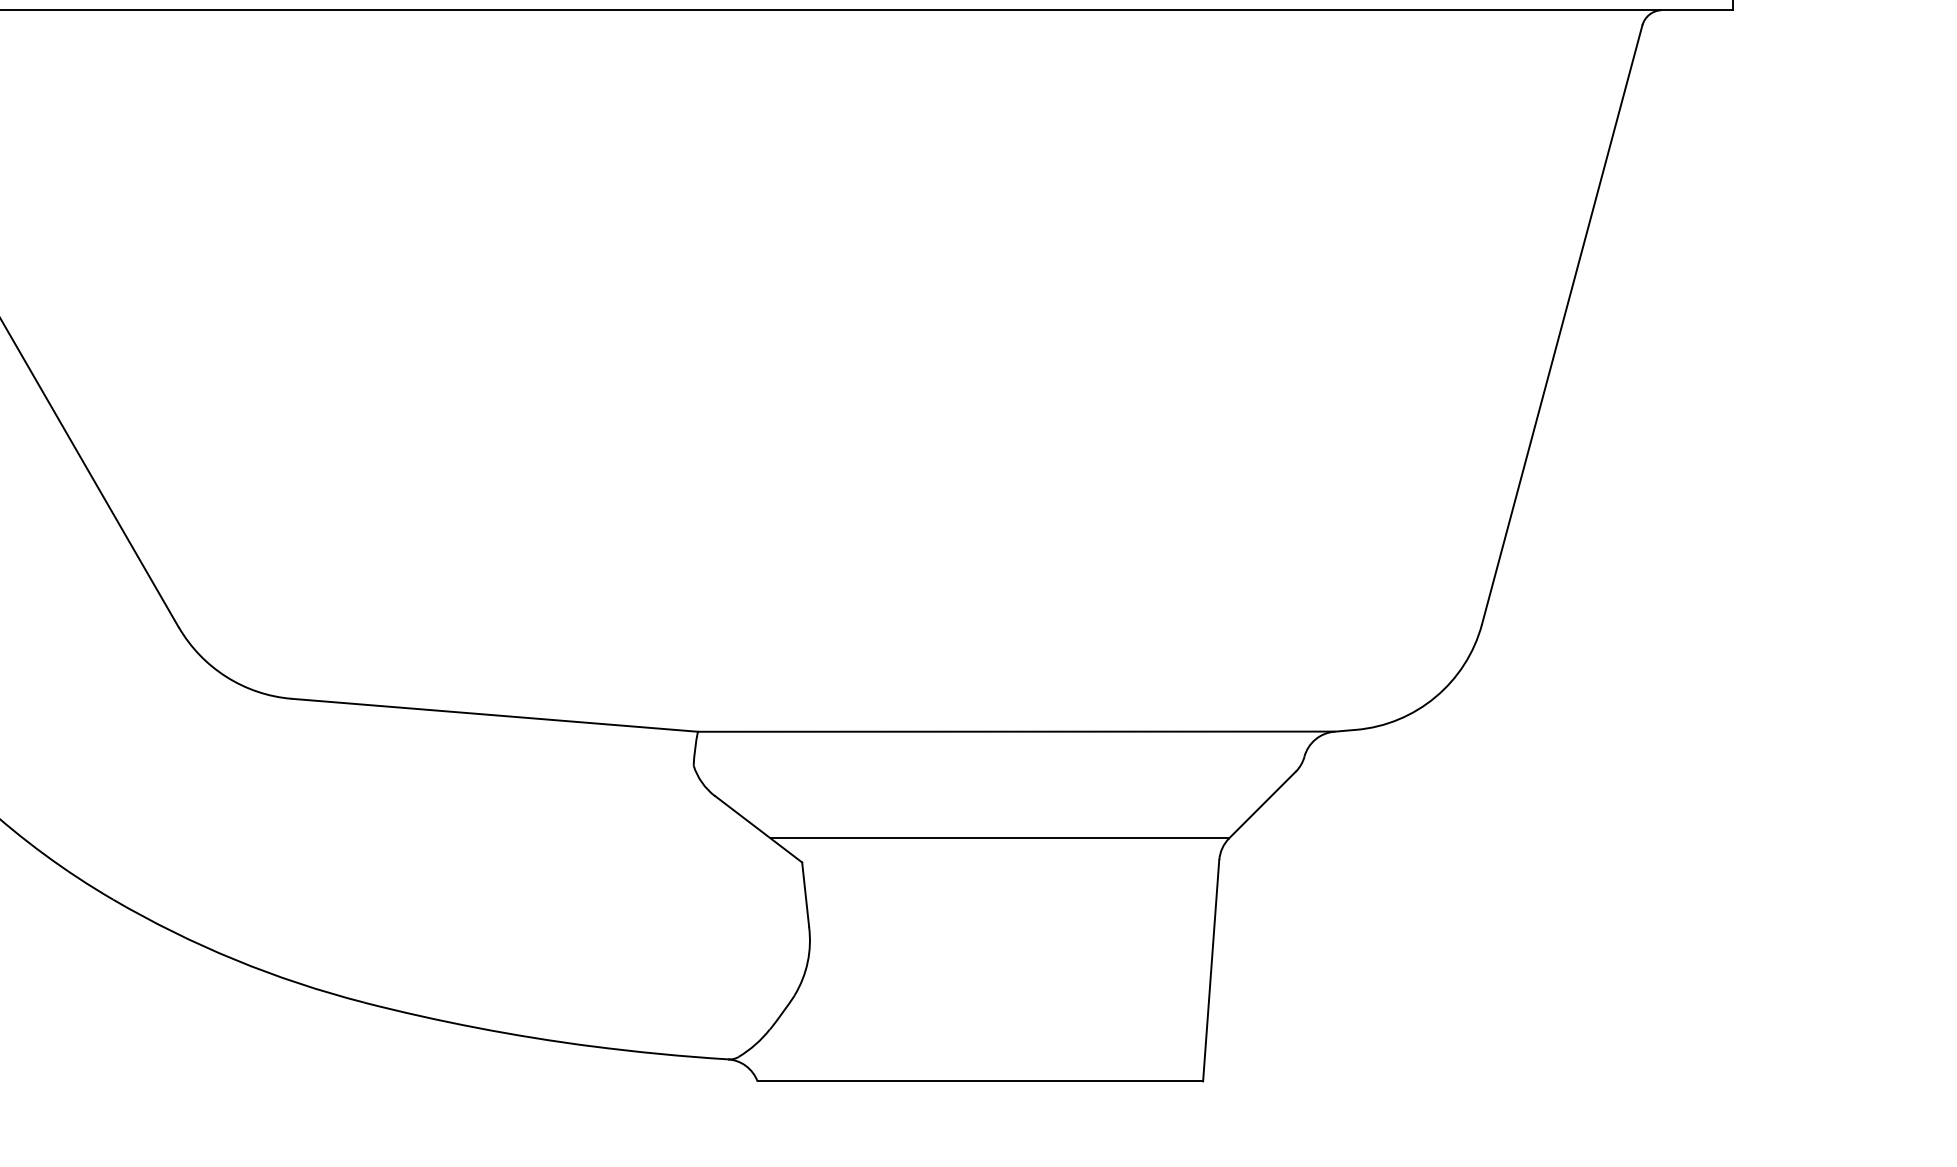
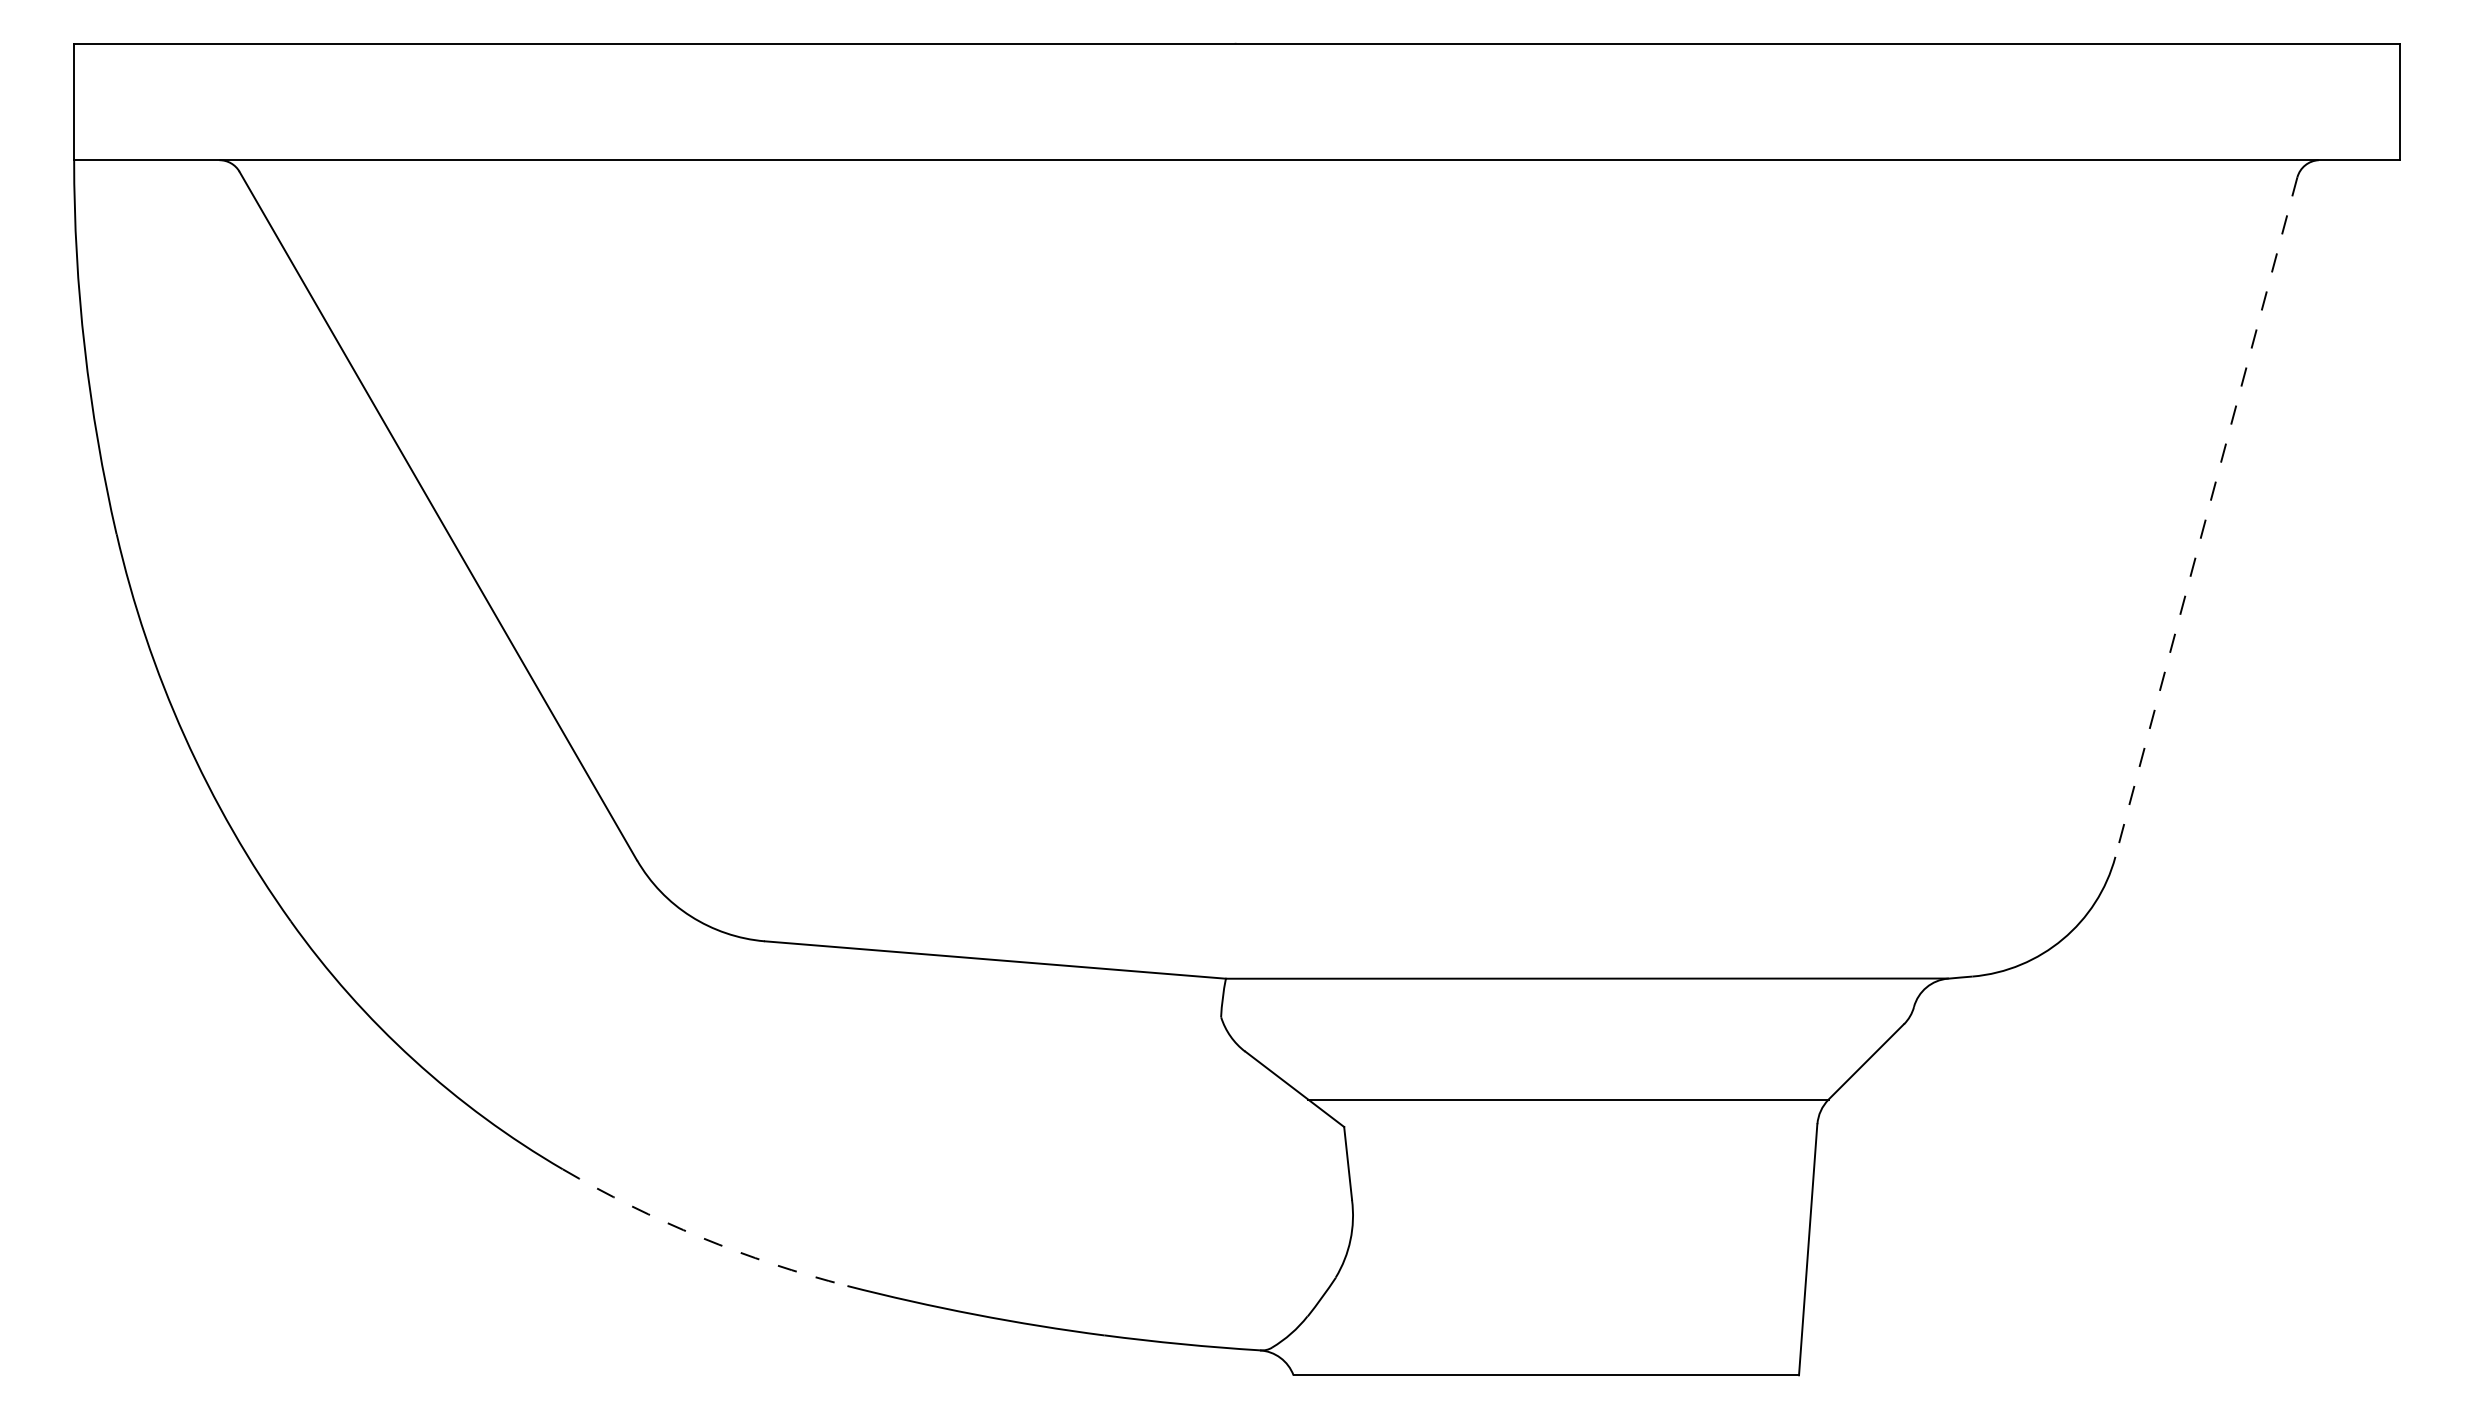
line: (1562, 325) -> (2206, 517), solid -> dashed
arc: (235, 959) -> (701, 1237), solid -> dashed

